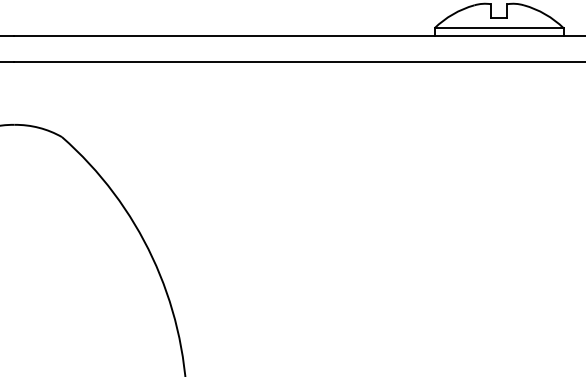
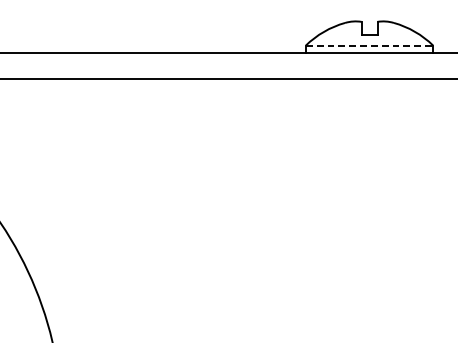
line: (499, 28) -> (369, 45), solid -> dashed

